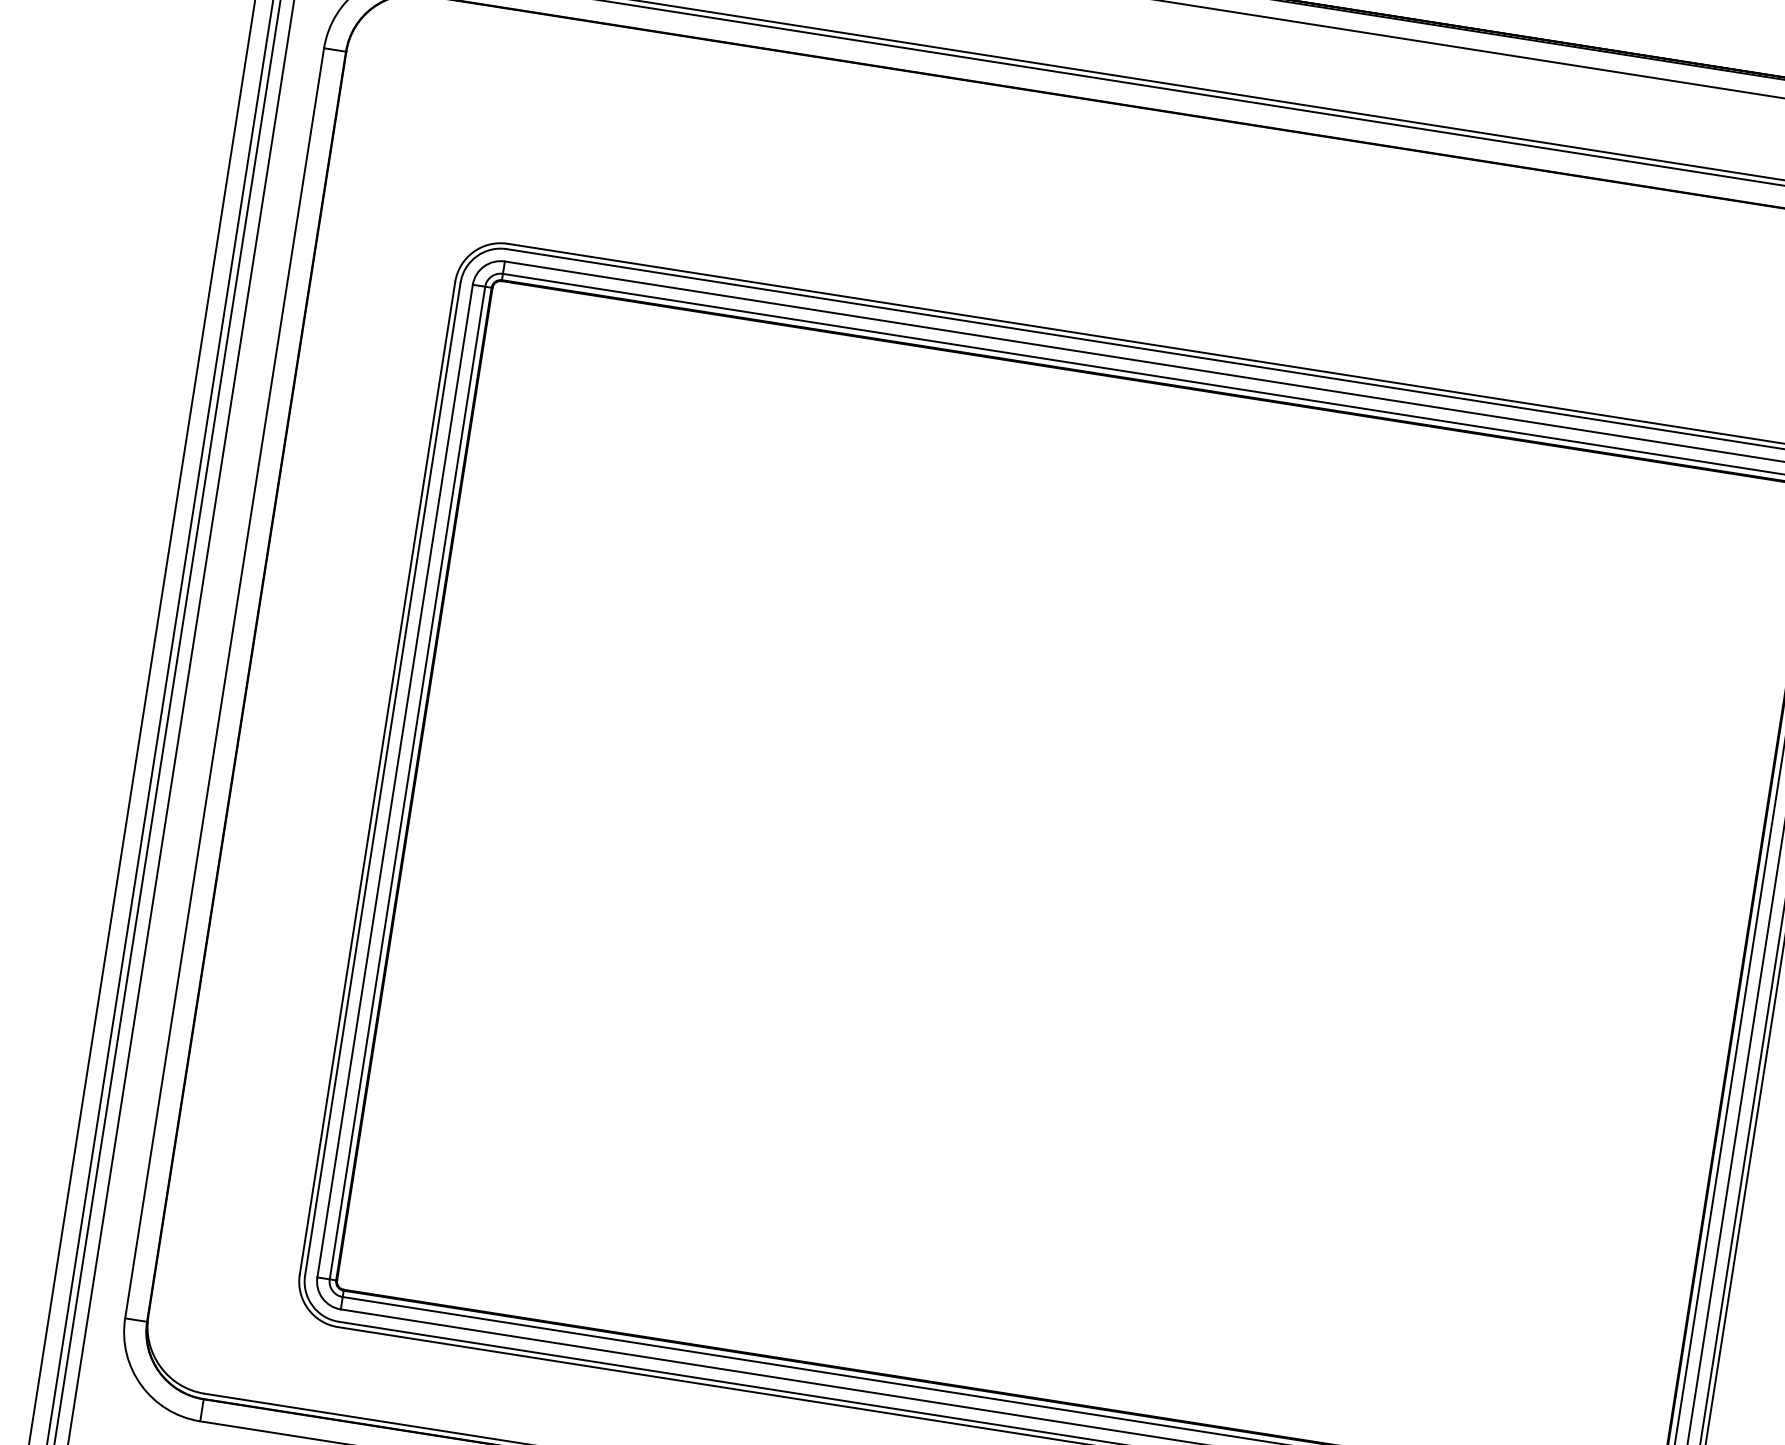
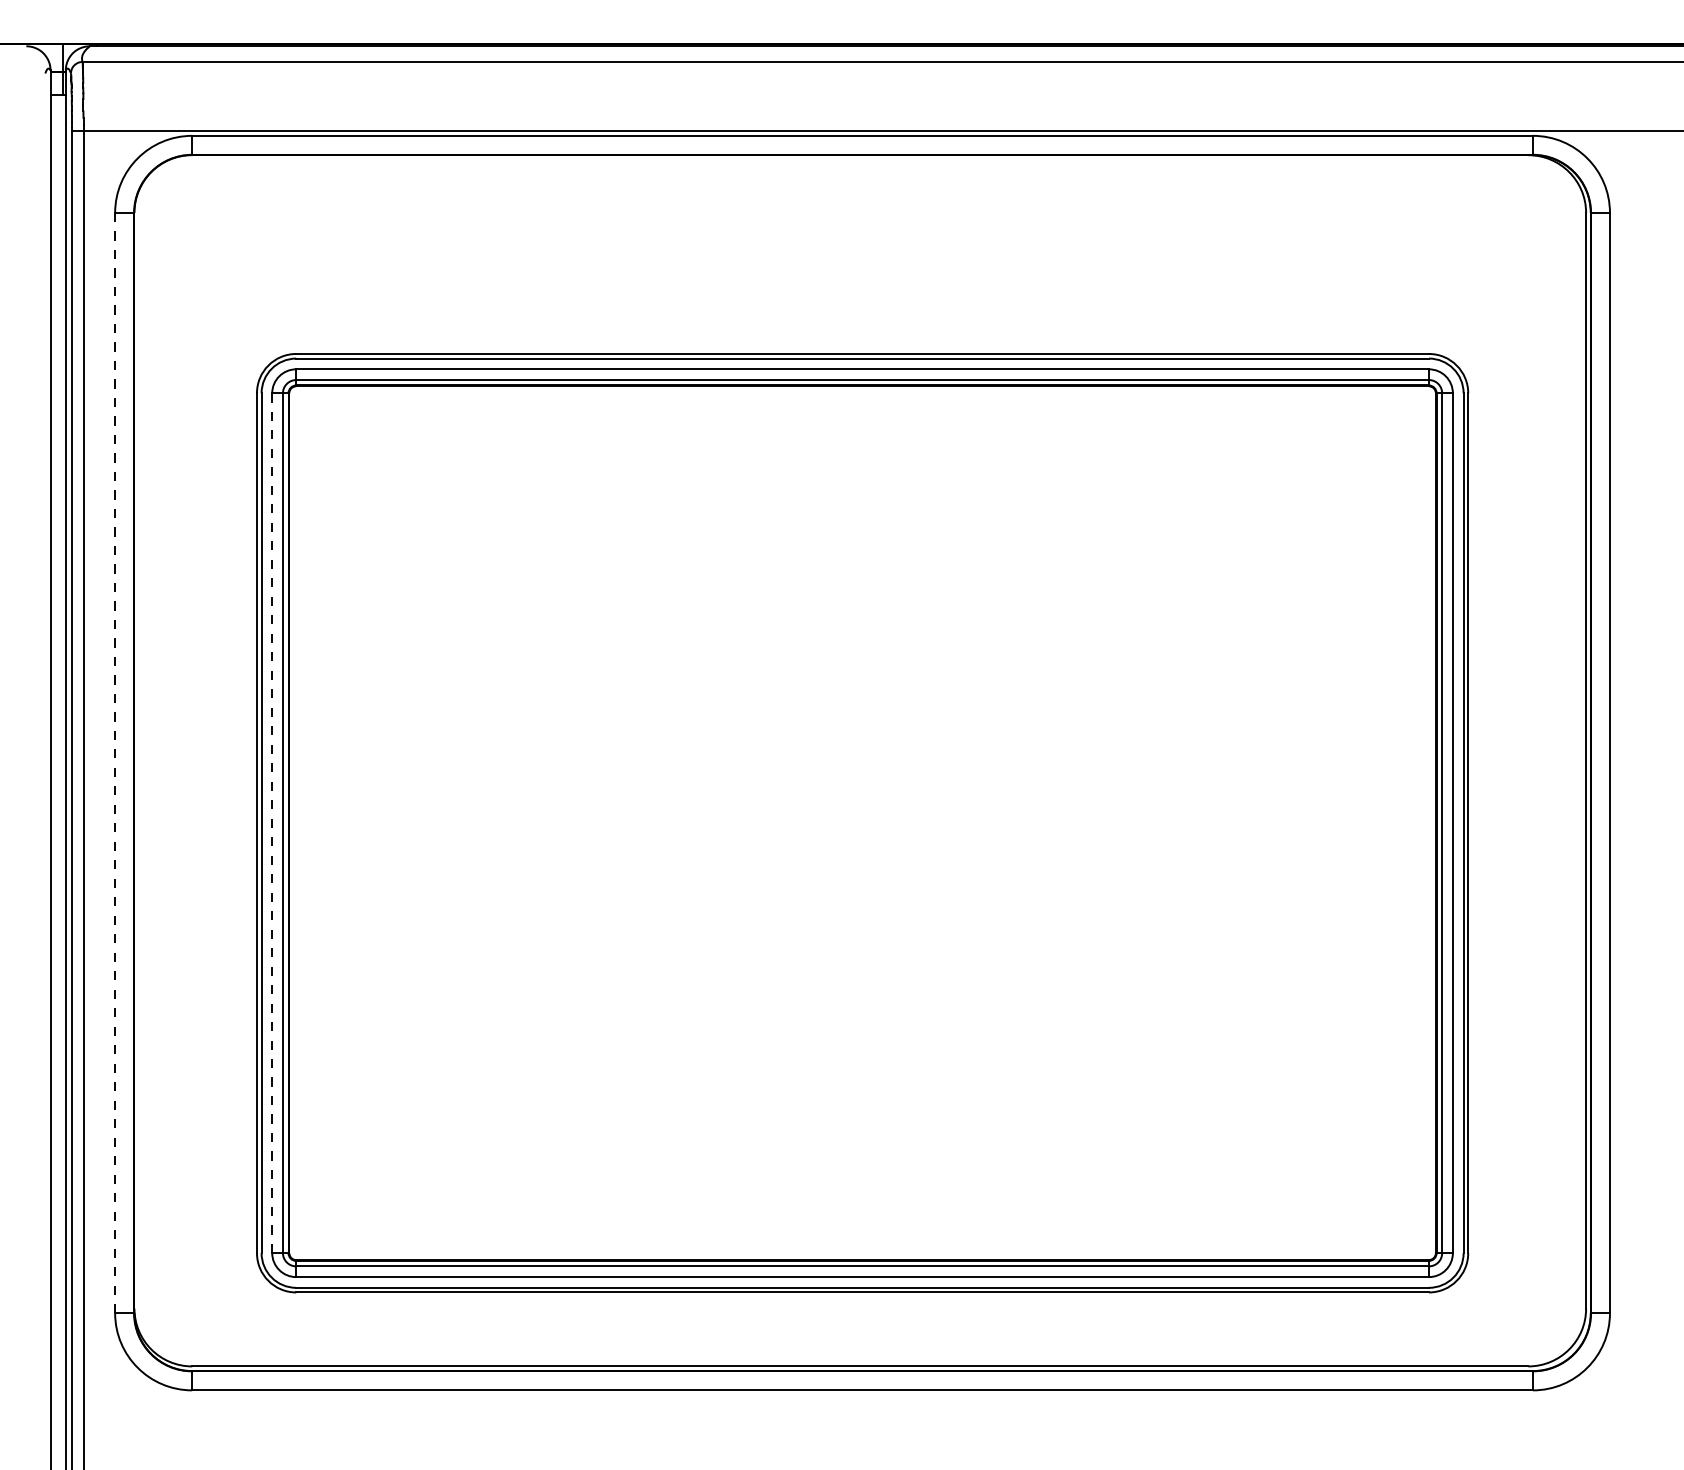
line: (225, 682) -> (115, 762), solid -> dashed
line: (395, 781) -> (272, 823), solid -> dashed

